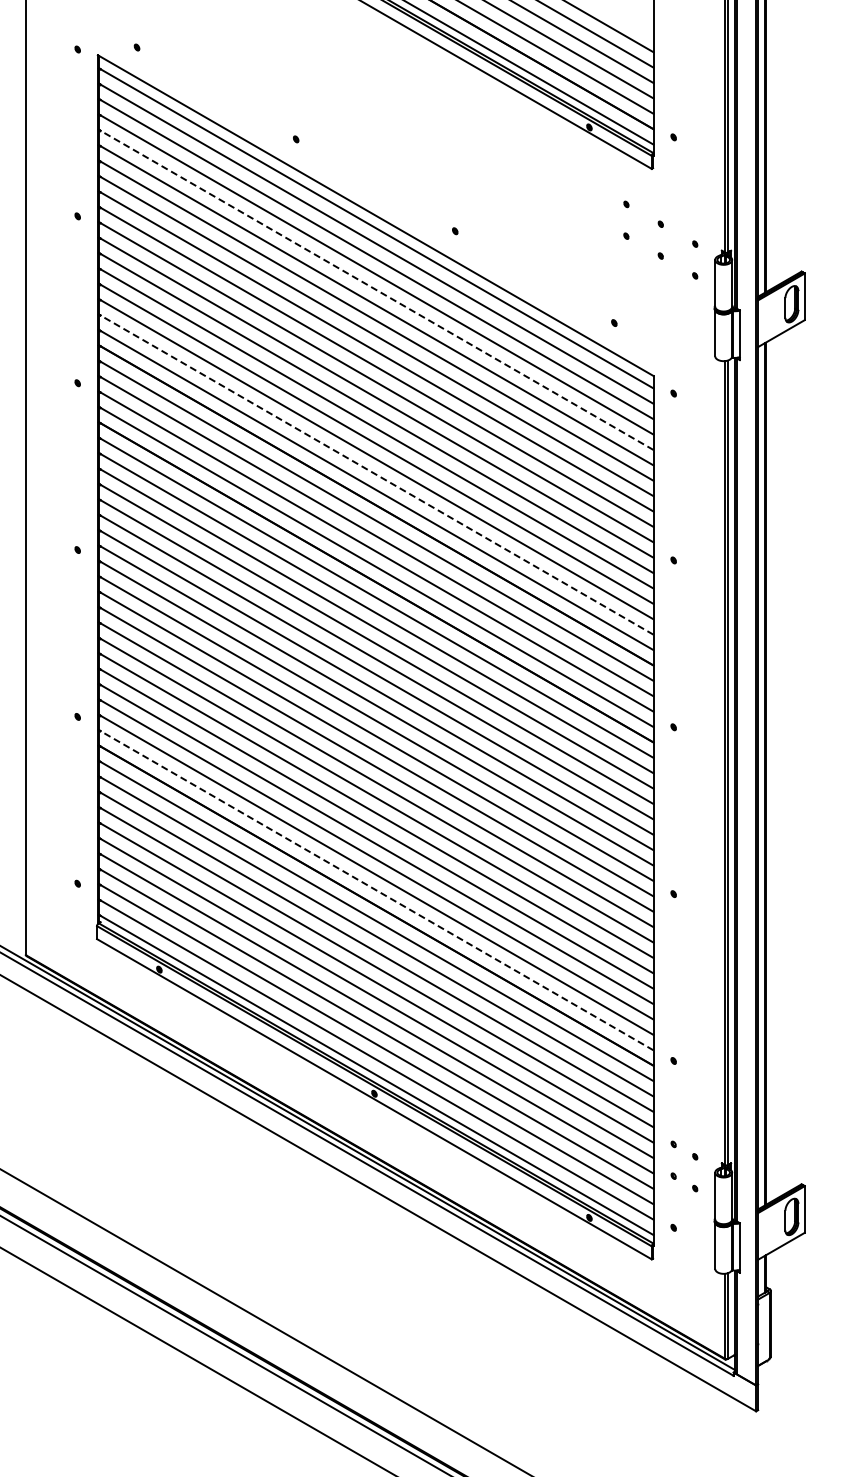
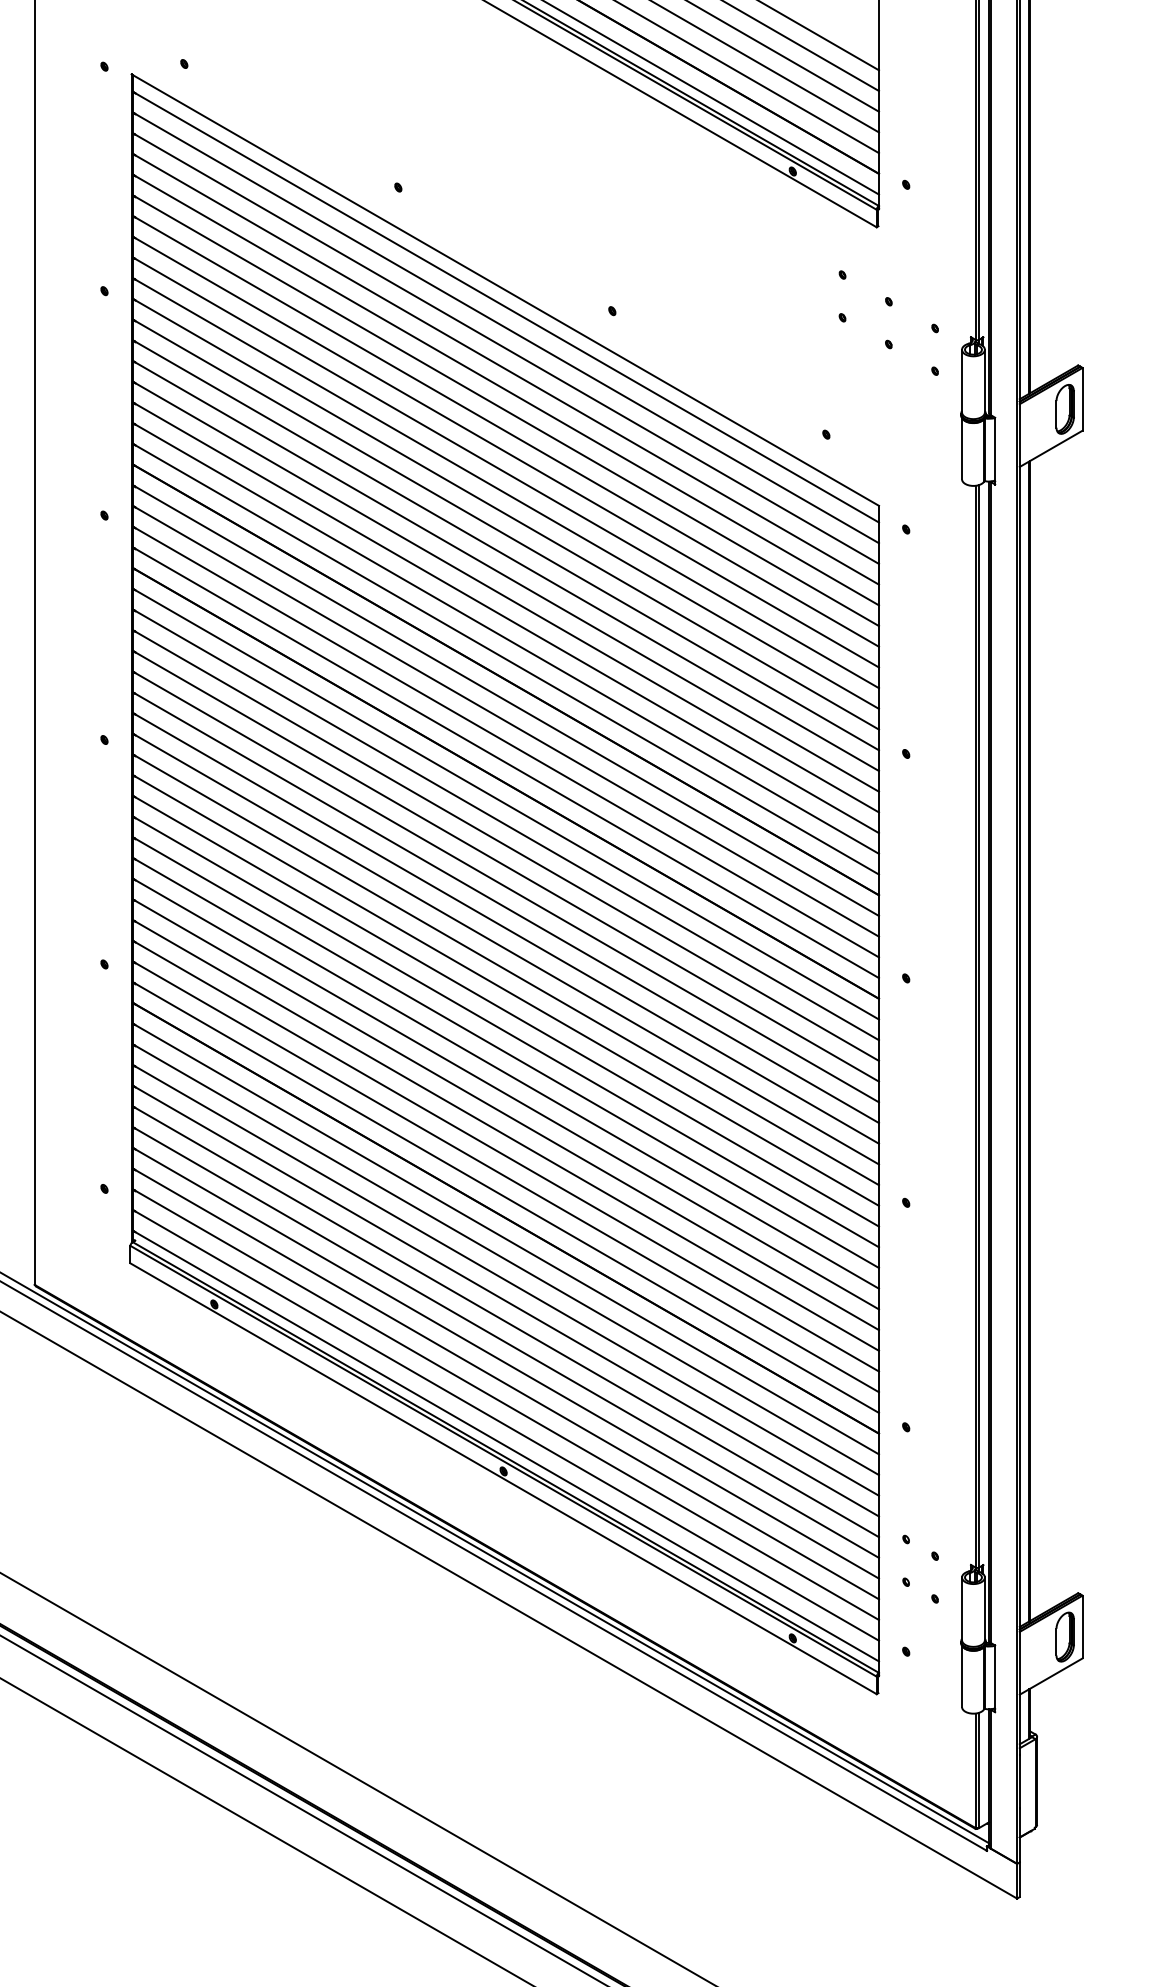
line: (375, 289) -> (505, 389), dashed -> solid
line: (375, 474) -> (505, 638), dashed -> solid
line: (375, 890) -> (505, 1197), dashed -> solid

